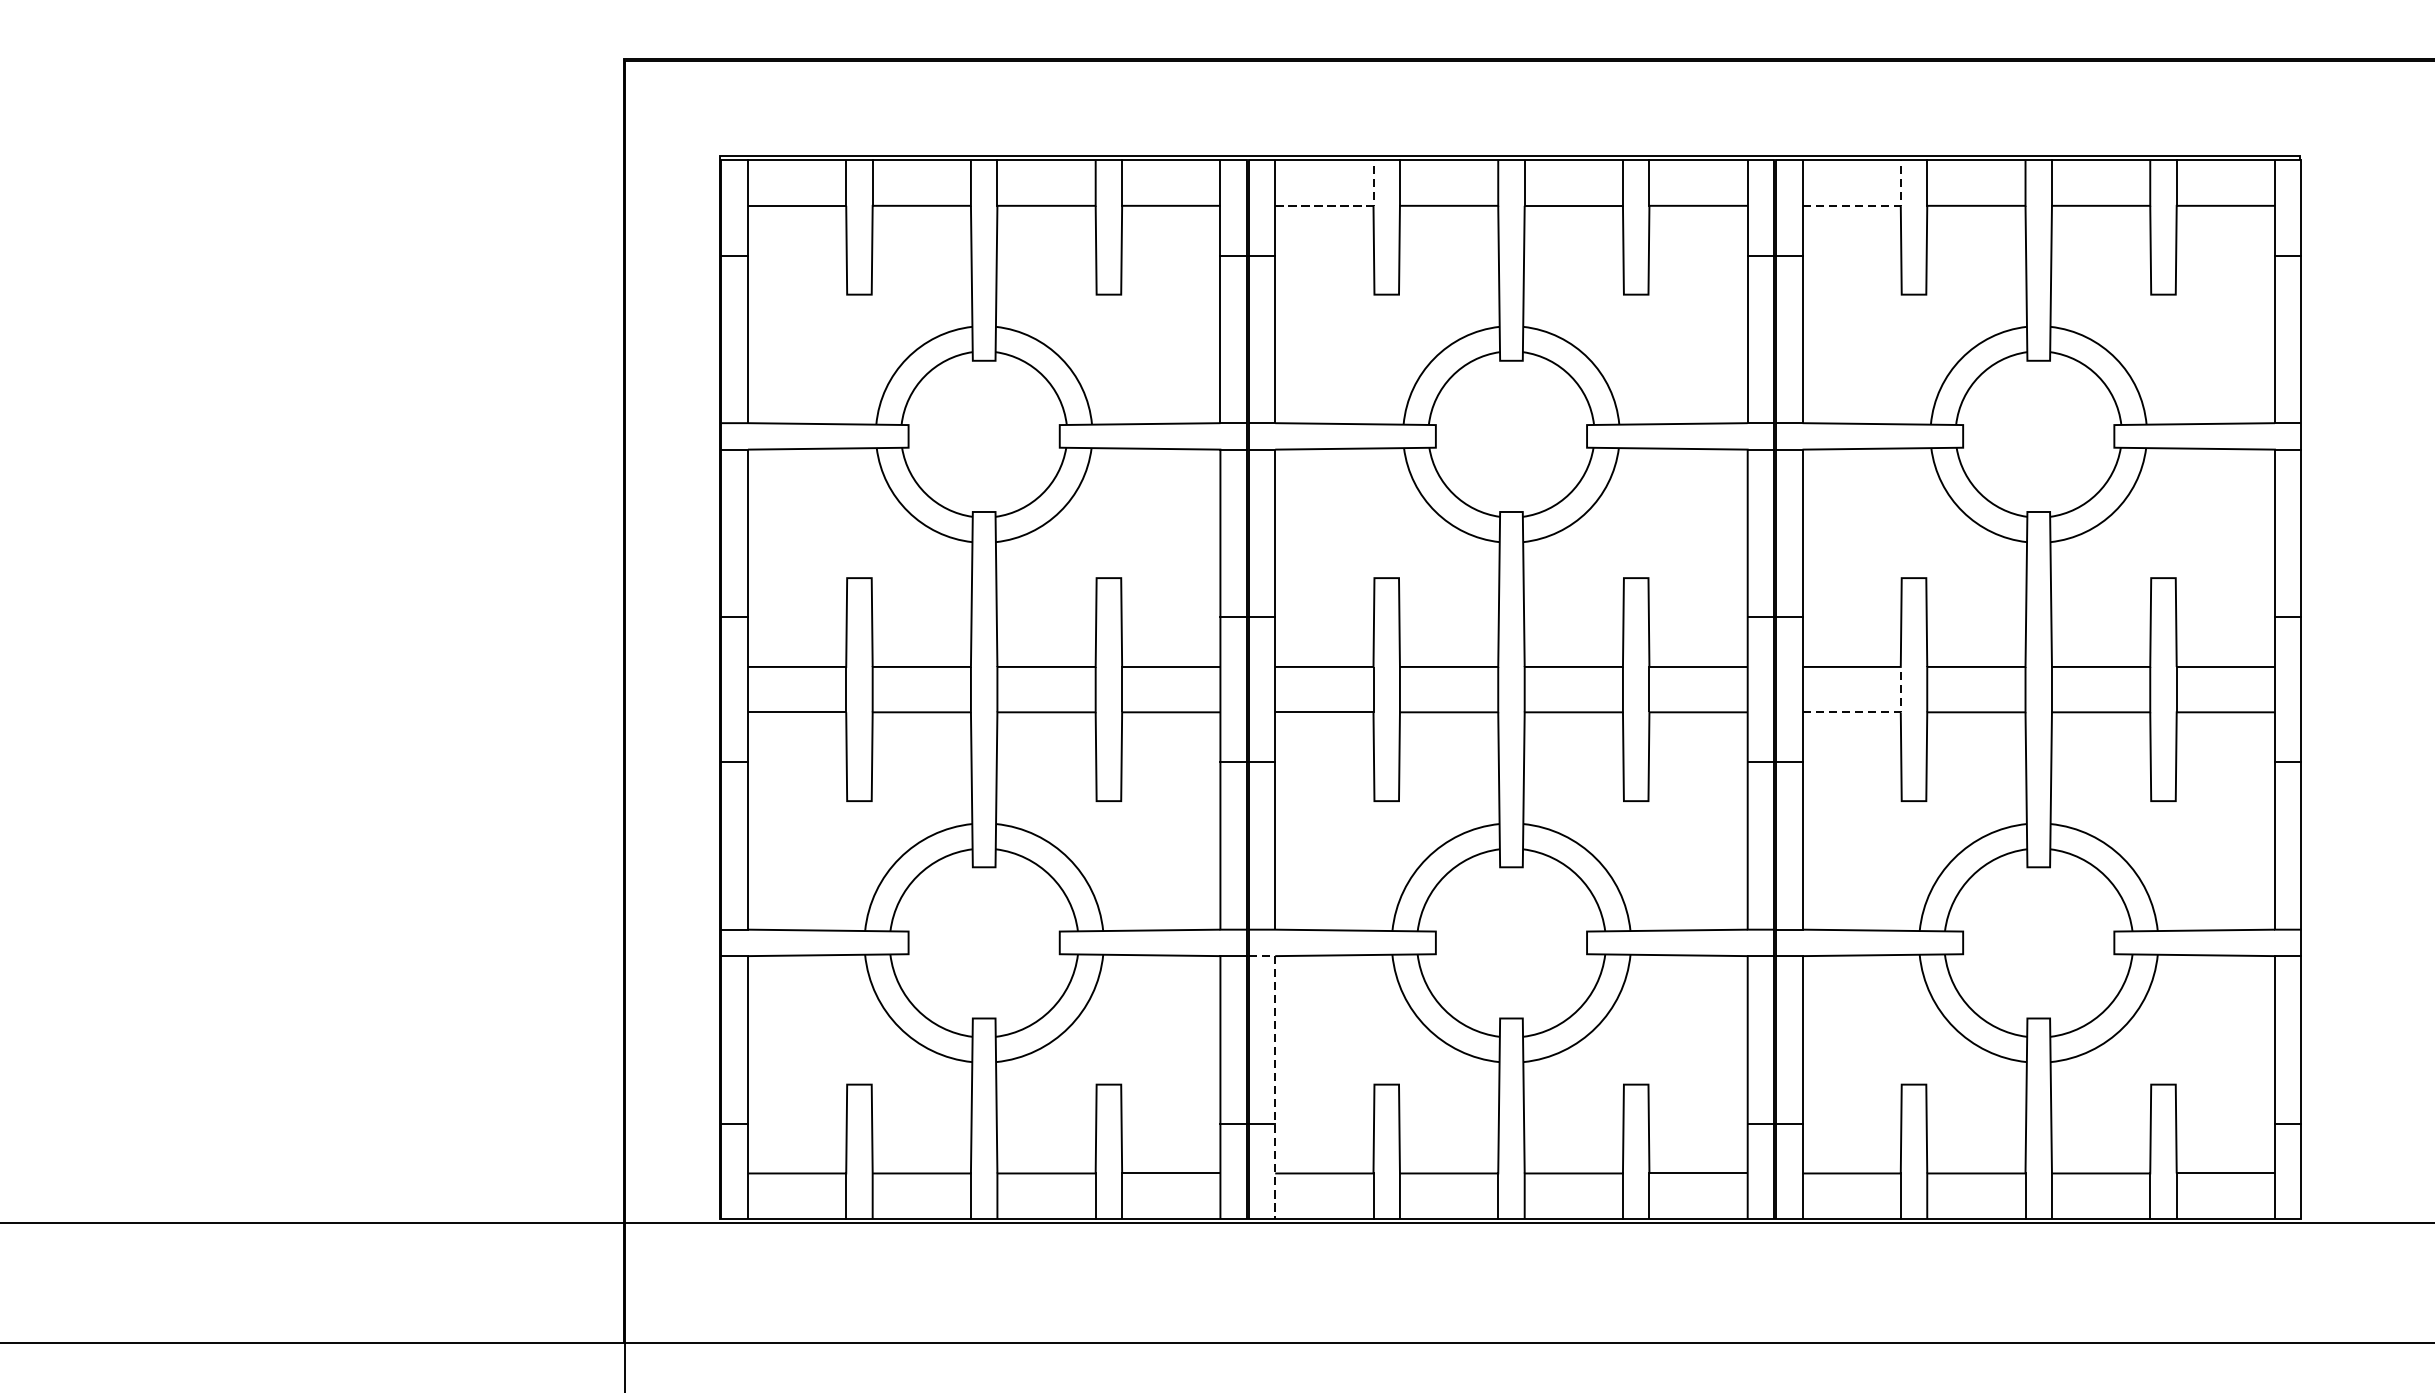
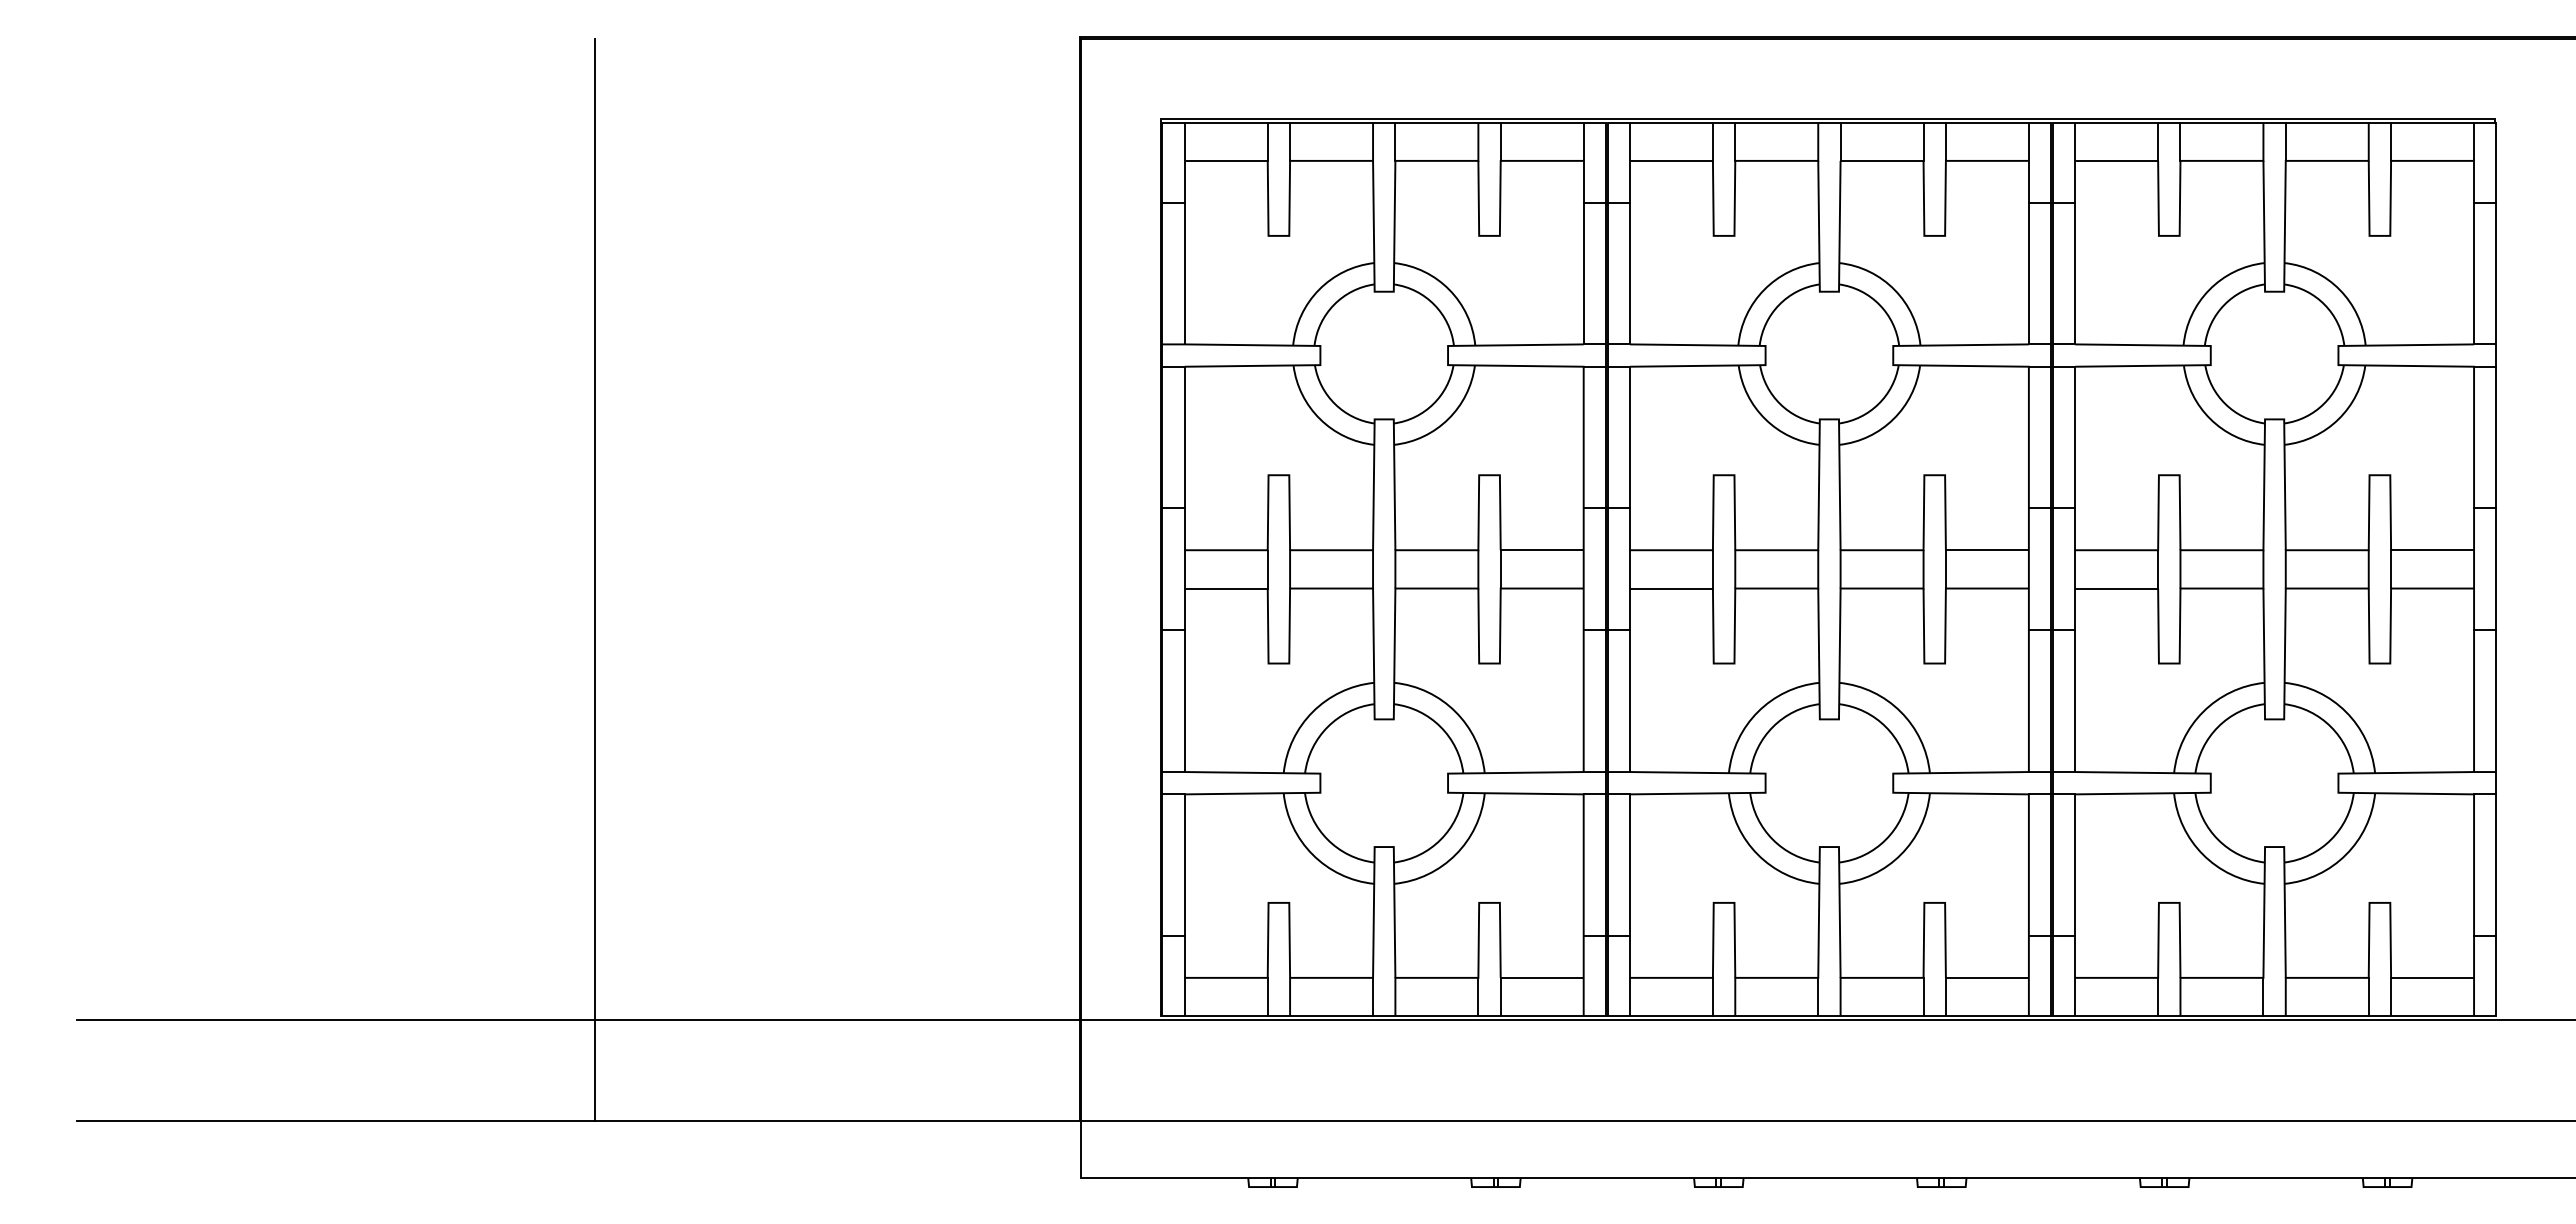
line: (1348, 205) -> (1691, 160), dashed -> solid
line: (1876, 205) -> (2137, 160), dashed -> solid
line: (50, 701) -> (595, 579), added
line: (1876, 712) -> (2137, 588), dashed -> solid
line: (1274, 1073) -> (1629, 893), dashed -> solid

